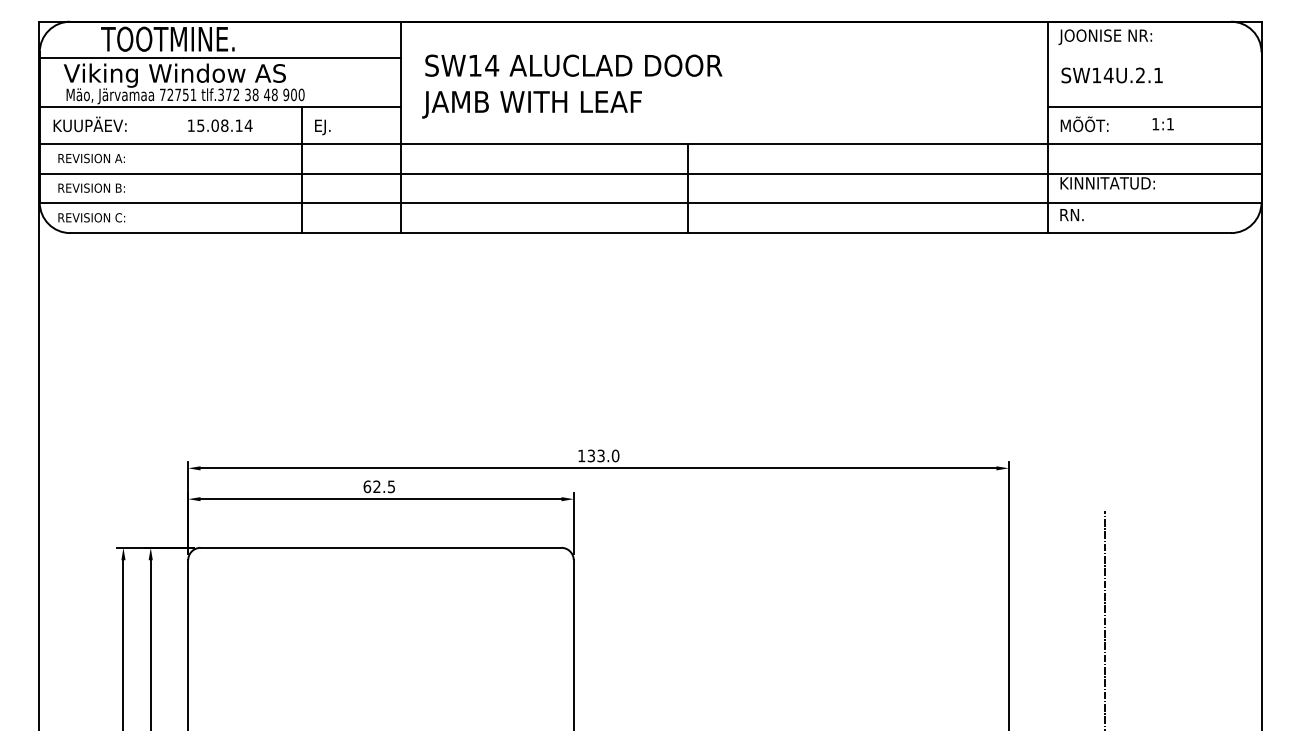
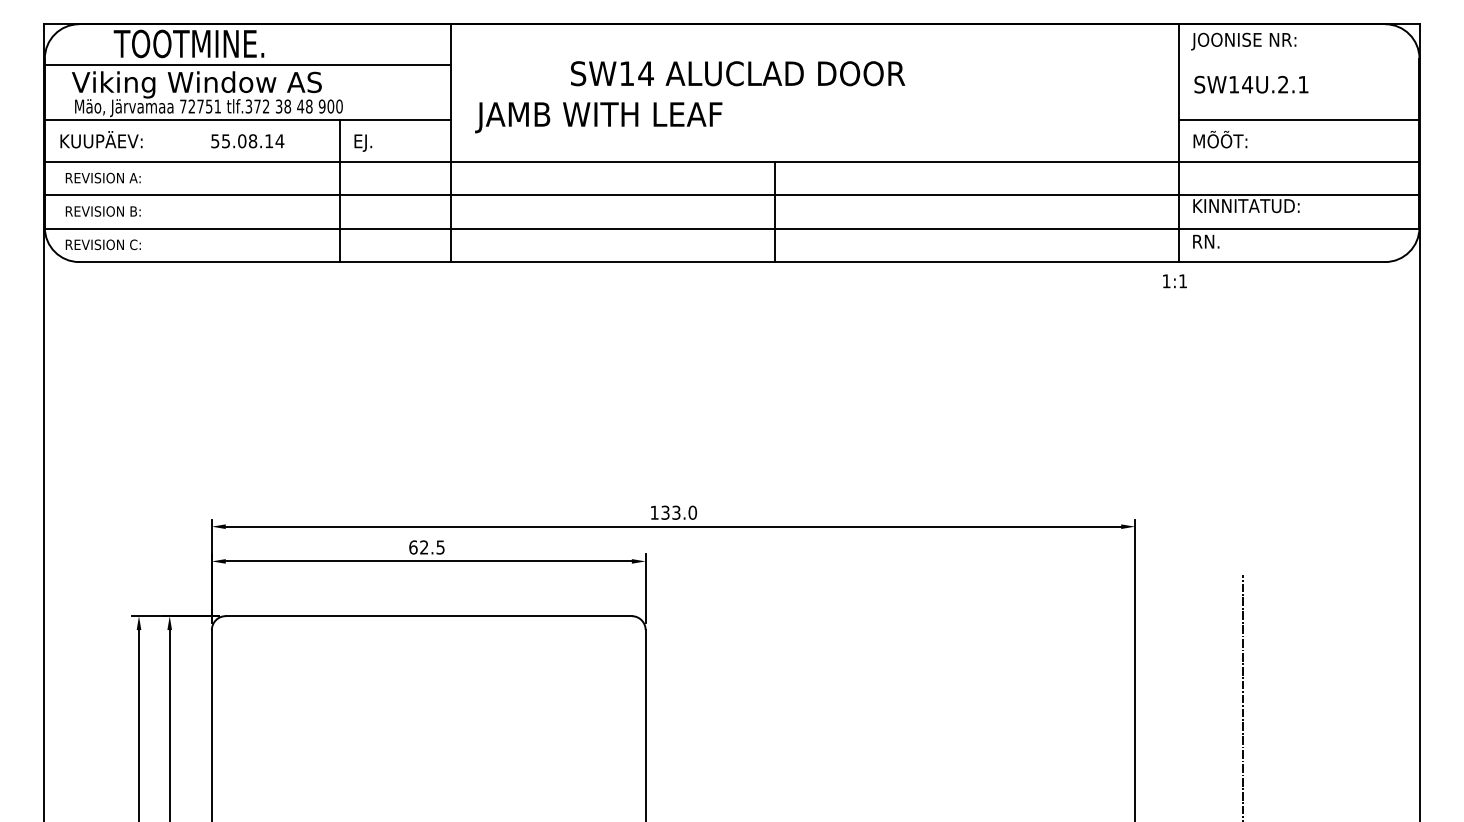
text: (573, 65) -> (737, 73), moved
text: (1162, 124) -> (1174, 281), moved
text: (190, 125) -> (214, 140), 15.08.14 -> 55.08.14

